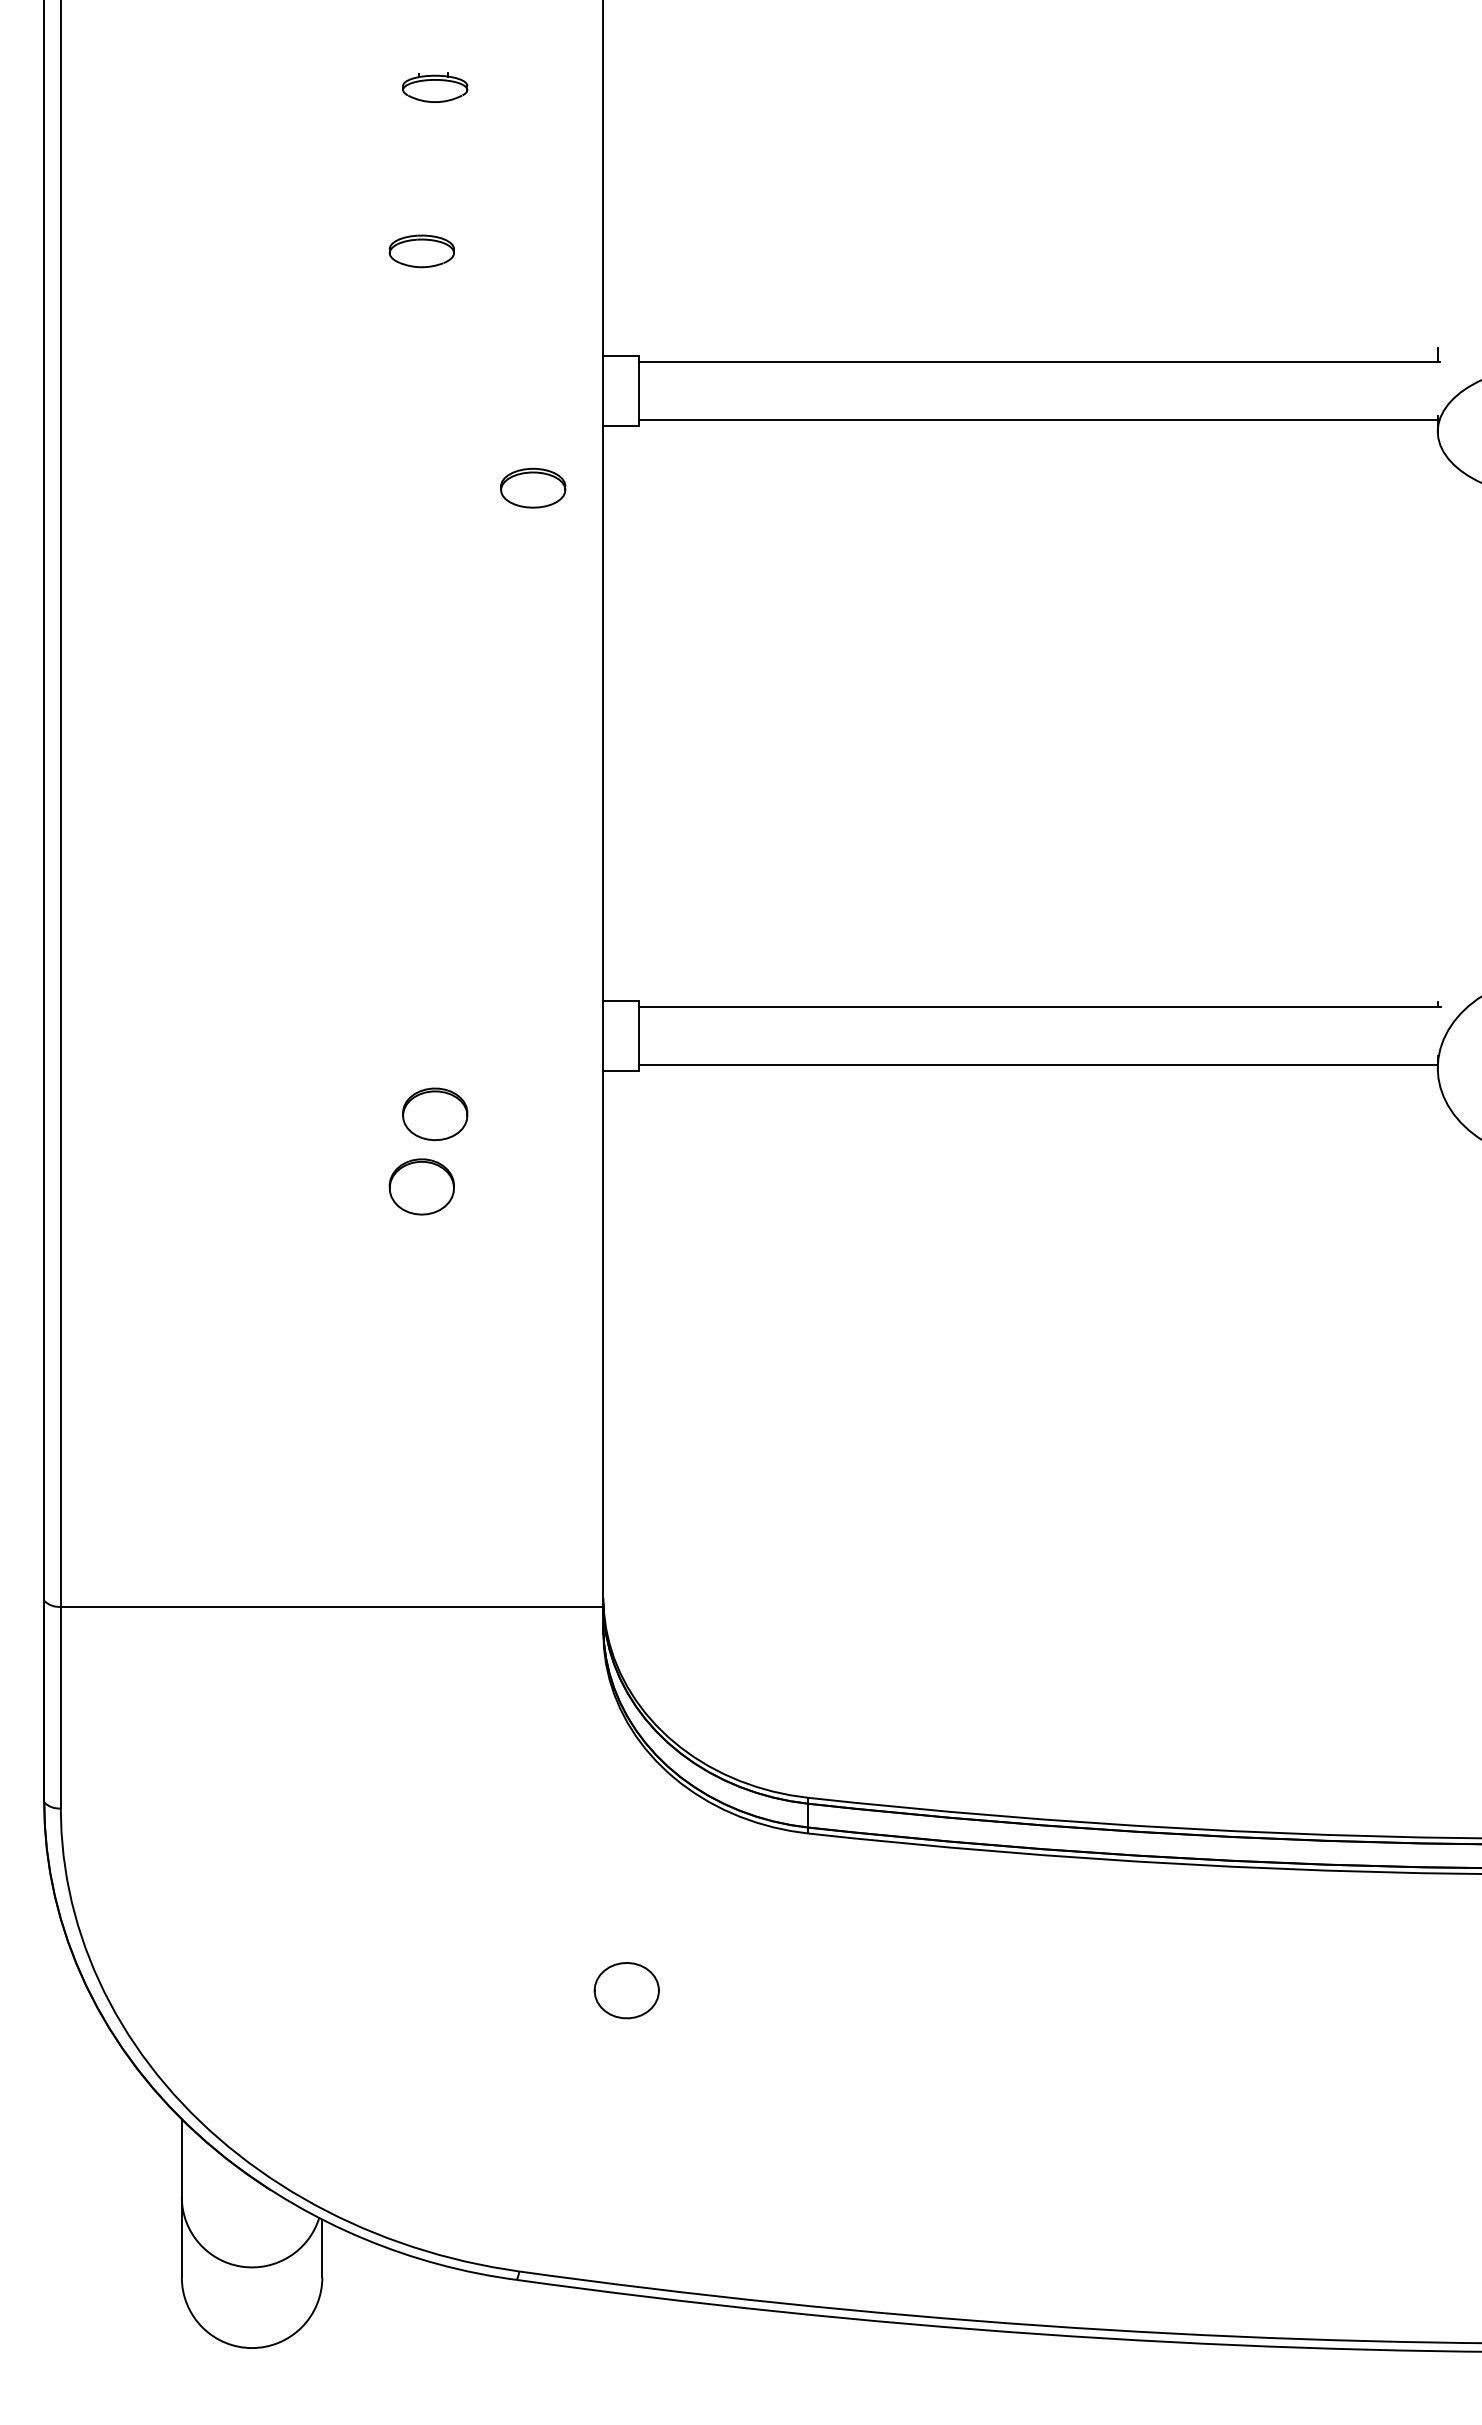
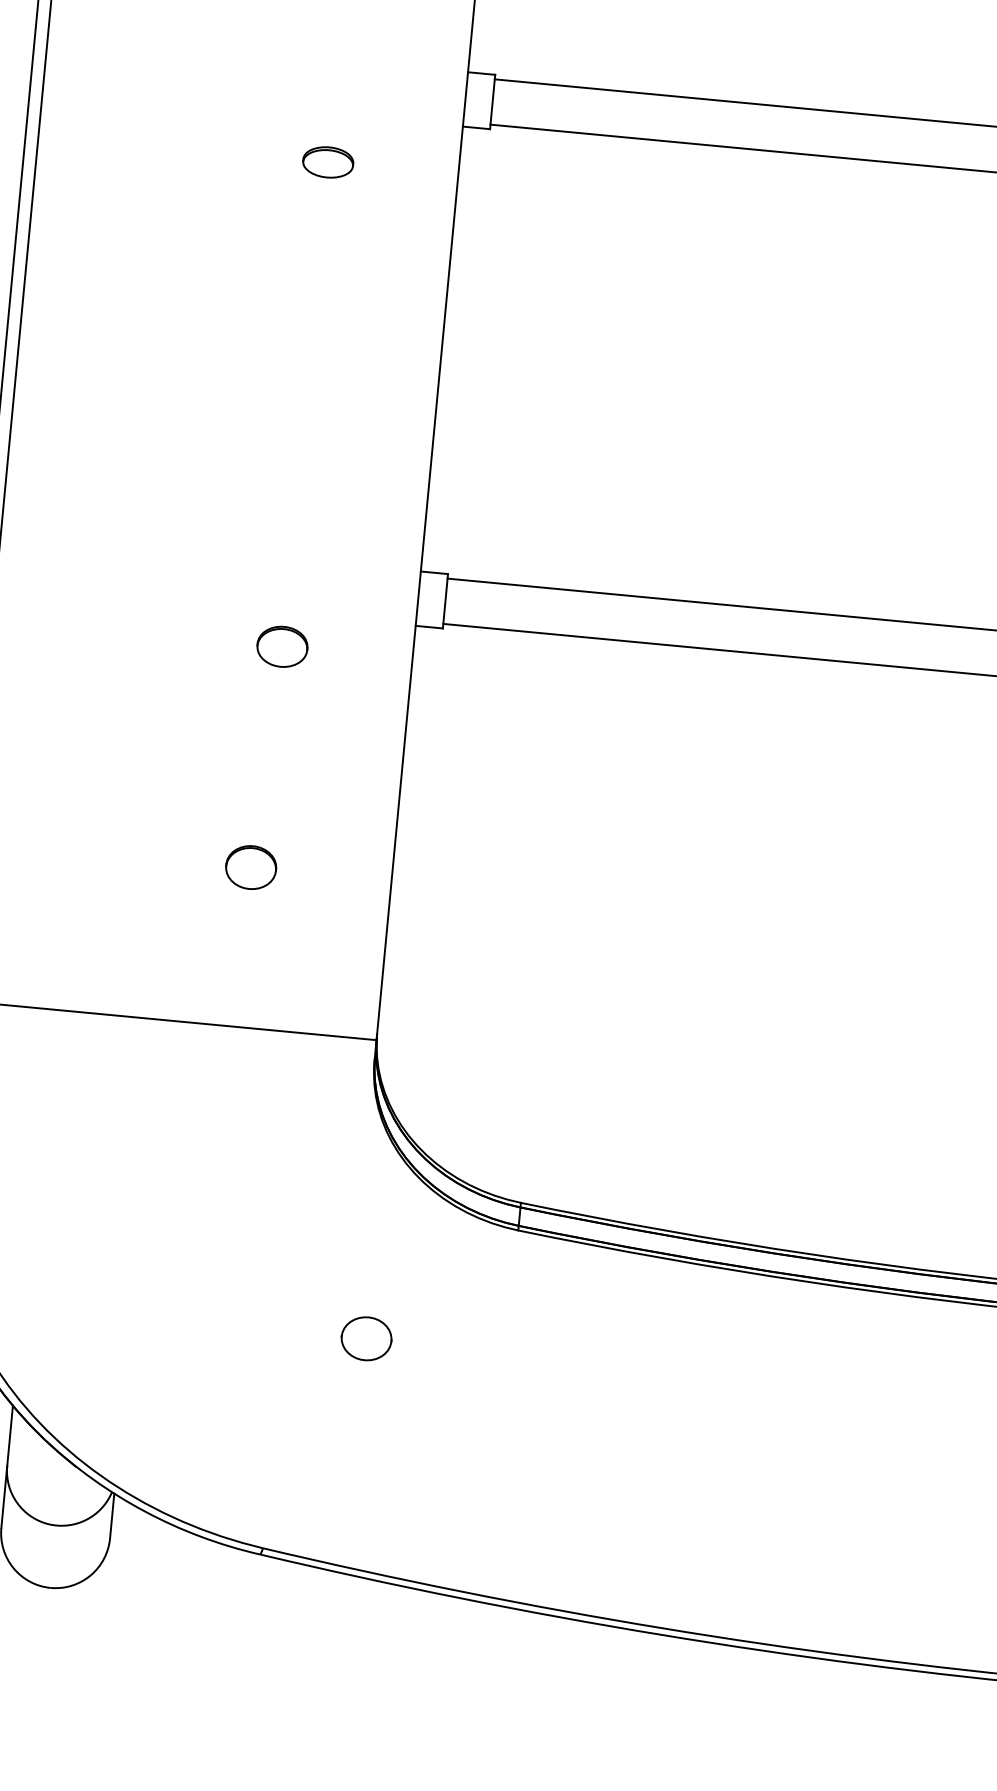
part: (533, 488) -> (328, 162), moved
part: (421, 1186) -> (250, 867), moved

